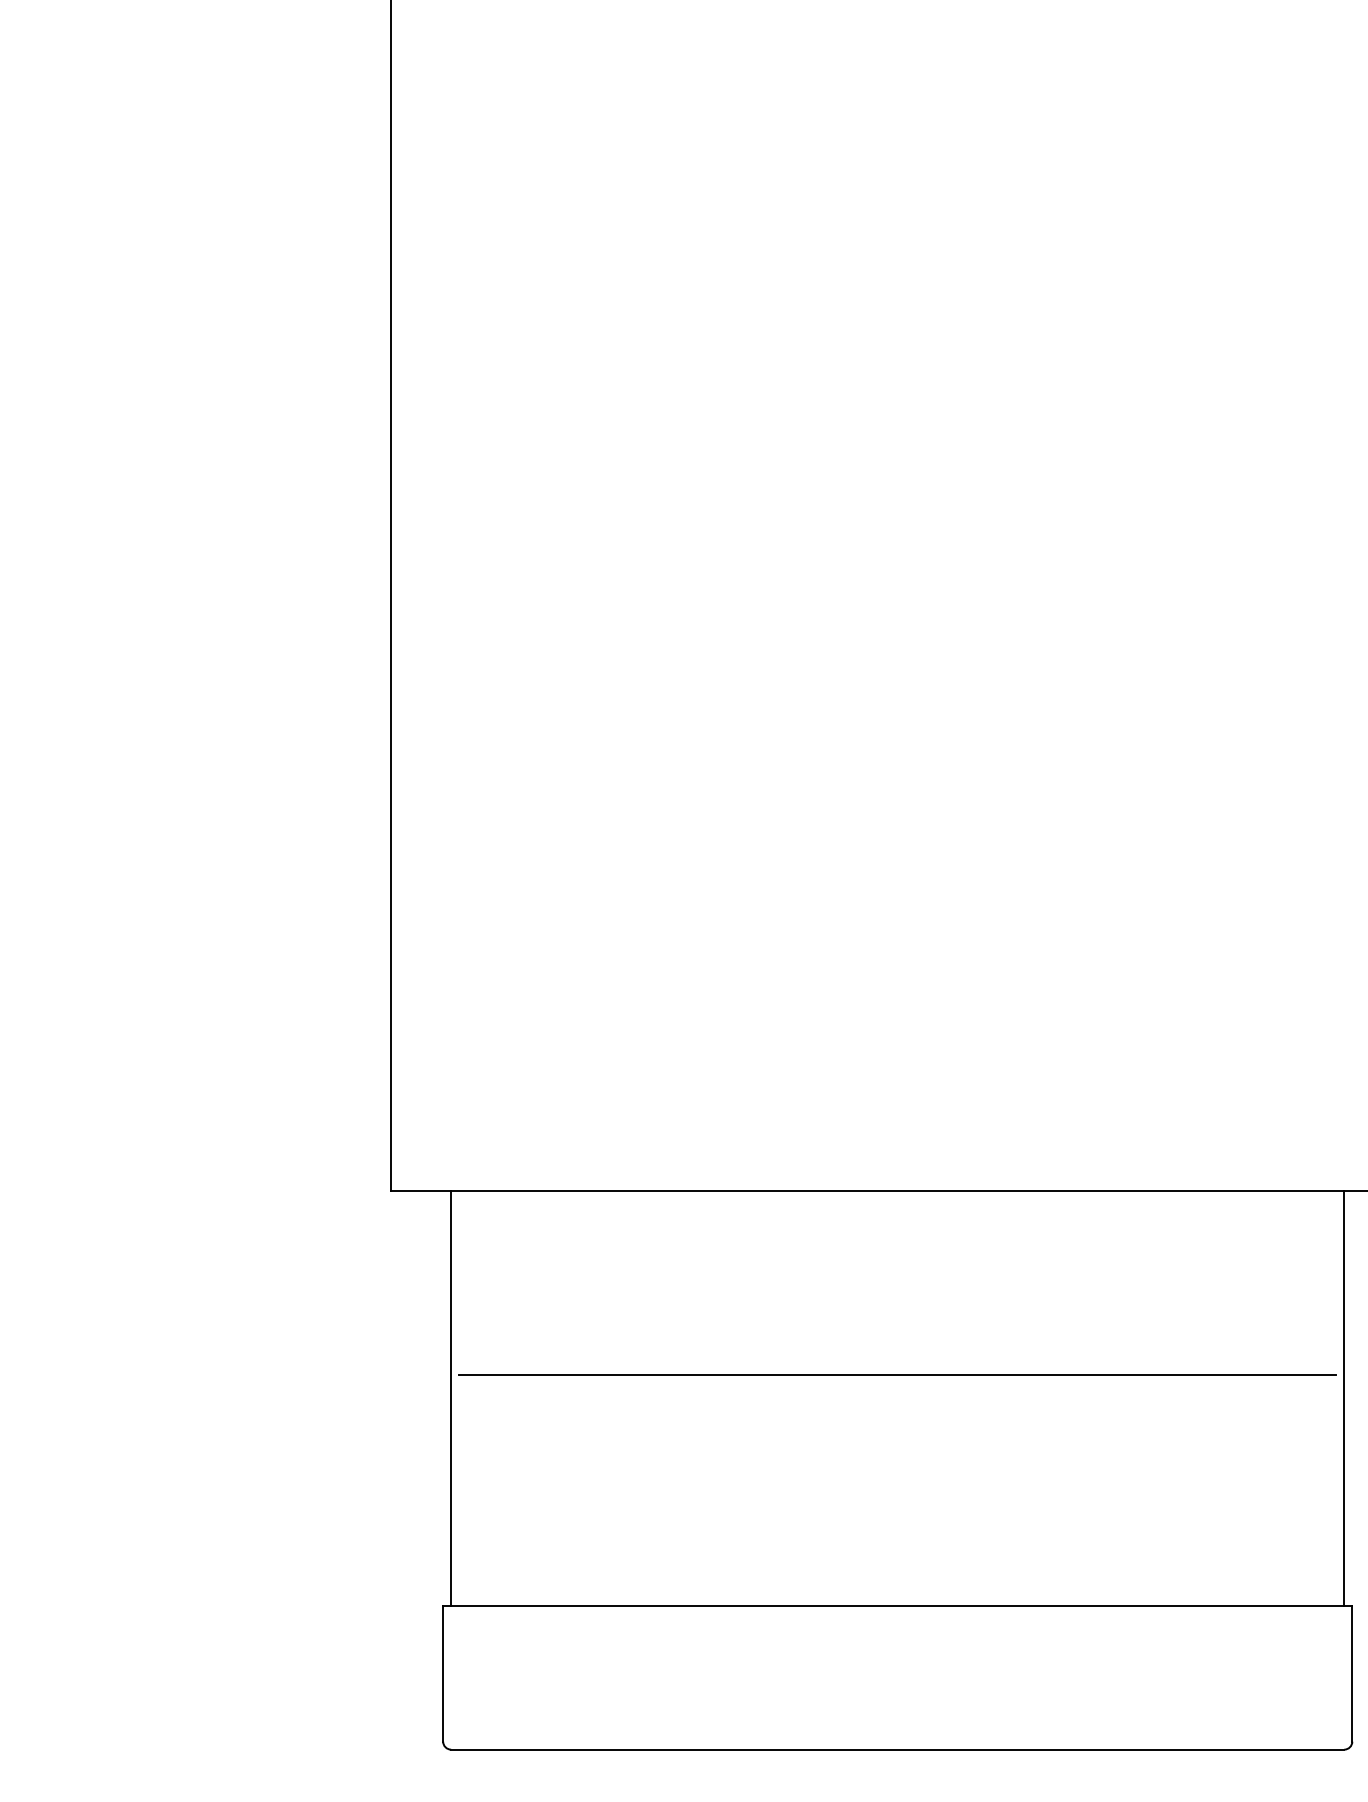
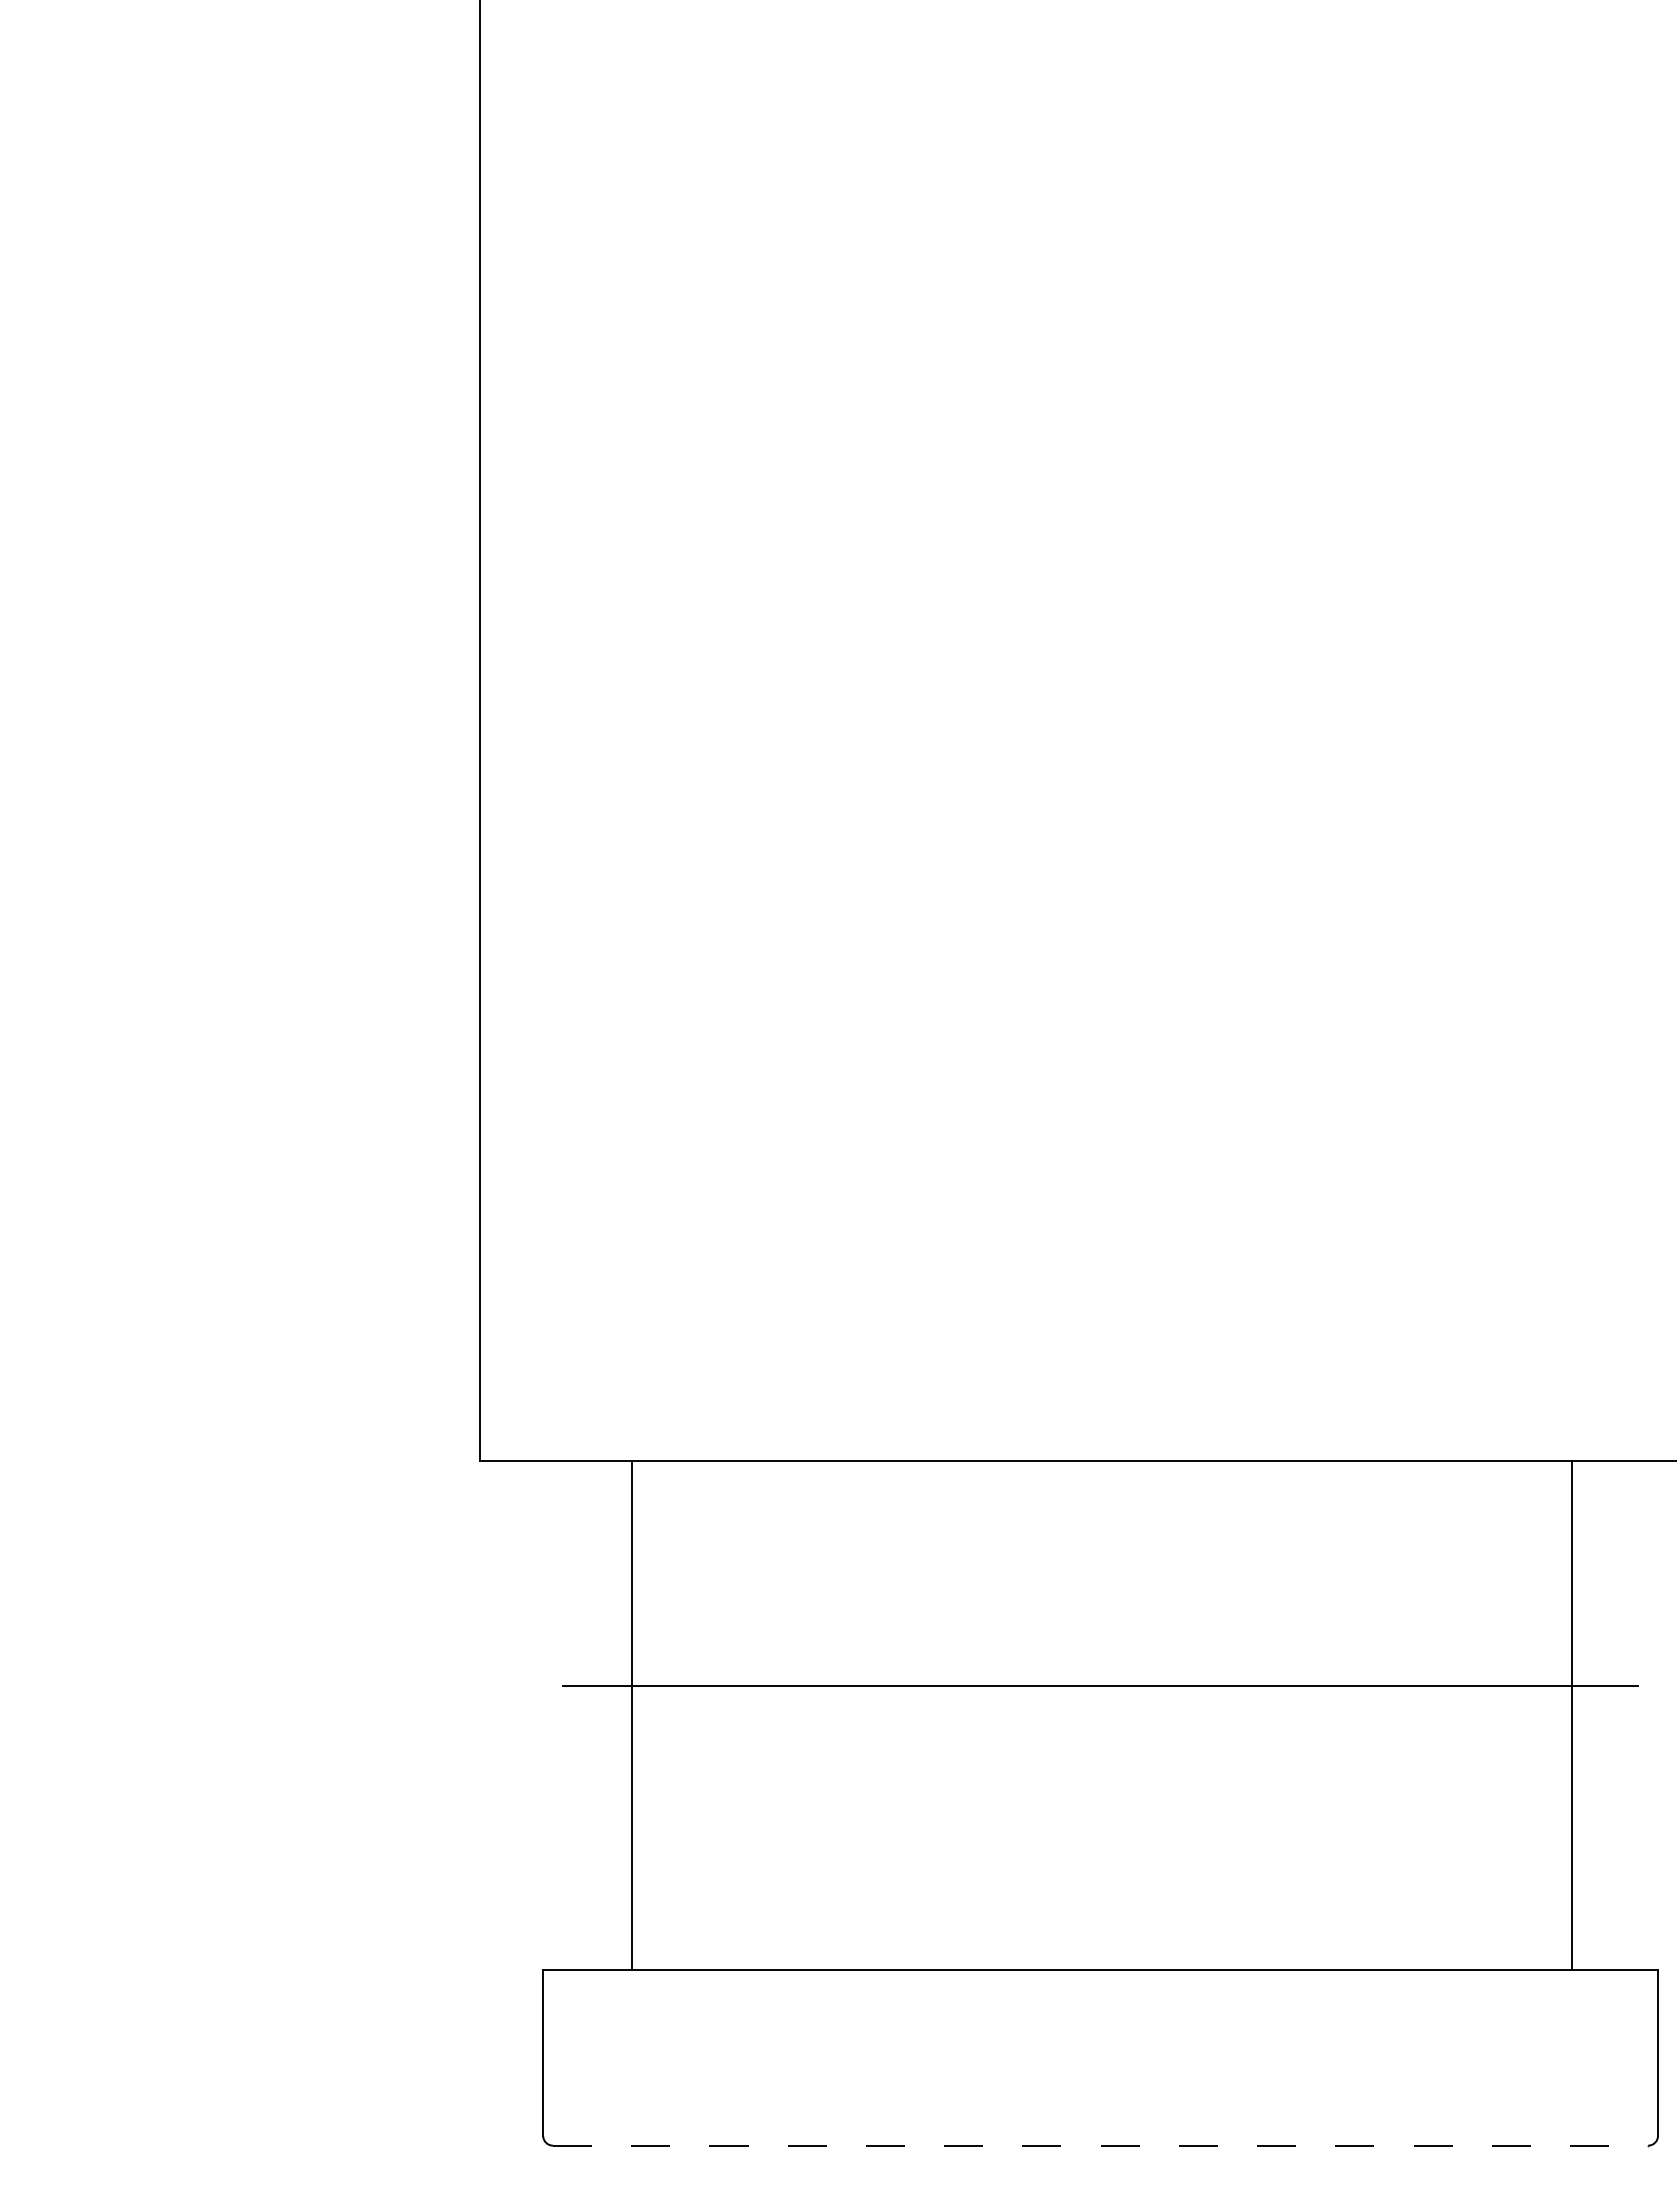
line: (450, 1398) -> (631, 1715), moved
line: (1344, 1398) -> (1572, 1715), moved
line: (897, 1749) -> (1100, 2145), solid -> dashed

